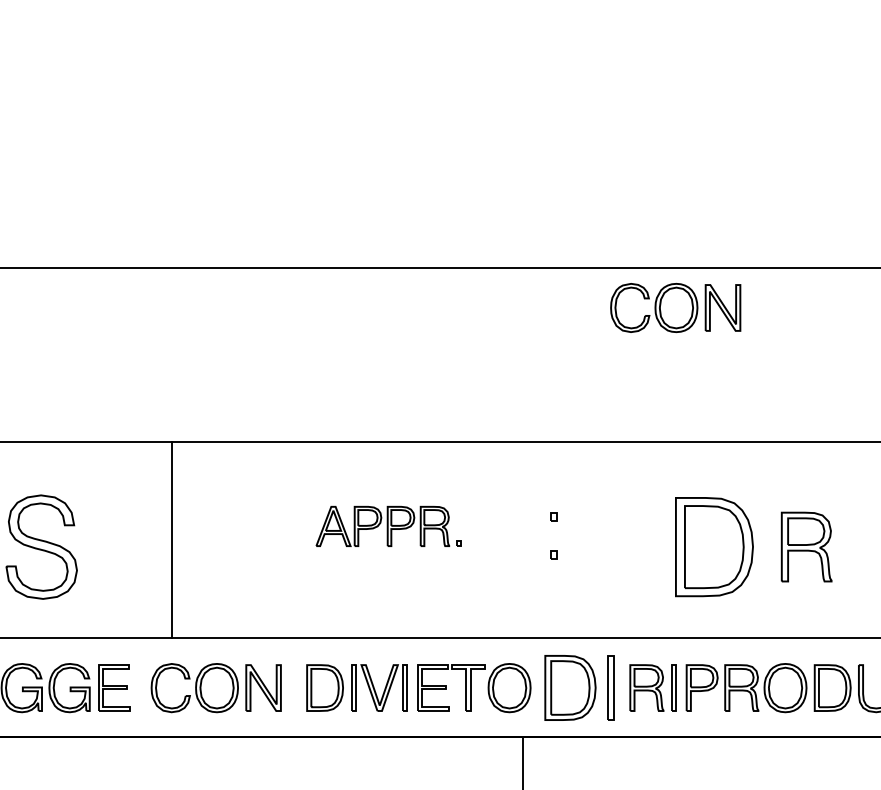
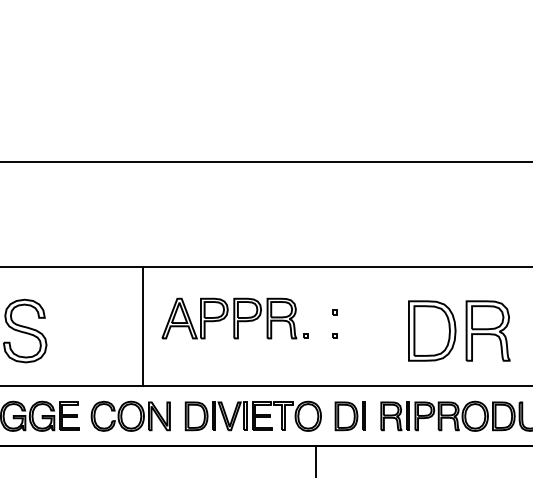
part: (675, 306) -> (408, 185), removed
part: (387, 526) -> (234, 318), size x1.67
line: (171, 539) -> (142, 326), moved
part: (805, 546) -> (487, 330), size x1.43
part: (577, 688) -> (349, 416), size x0.71

